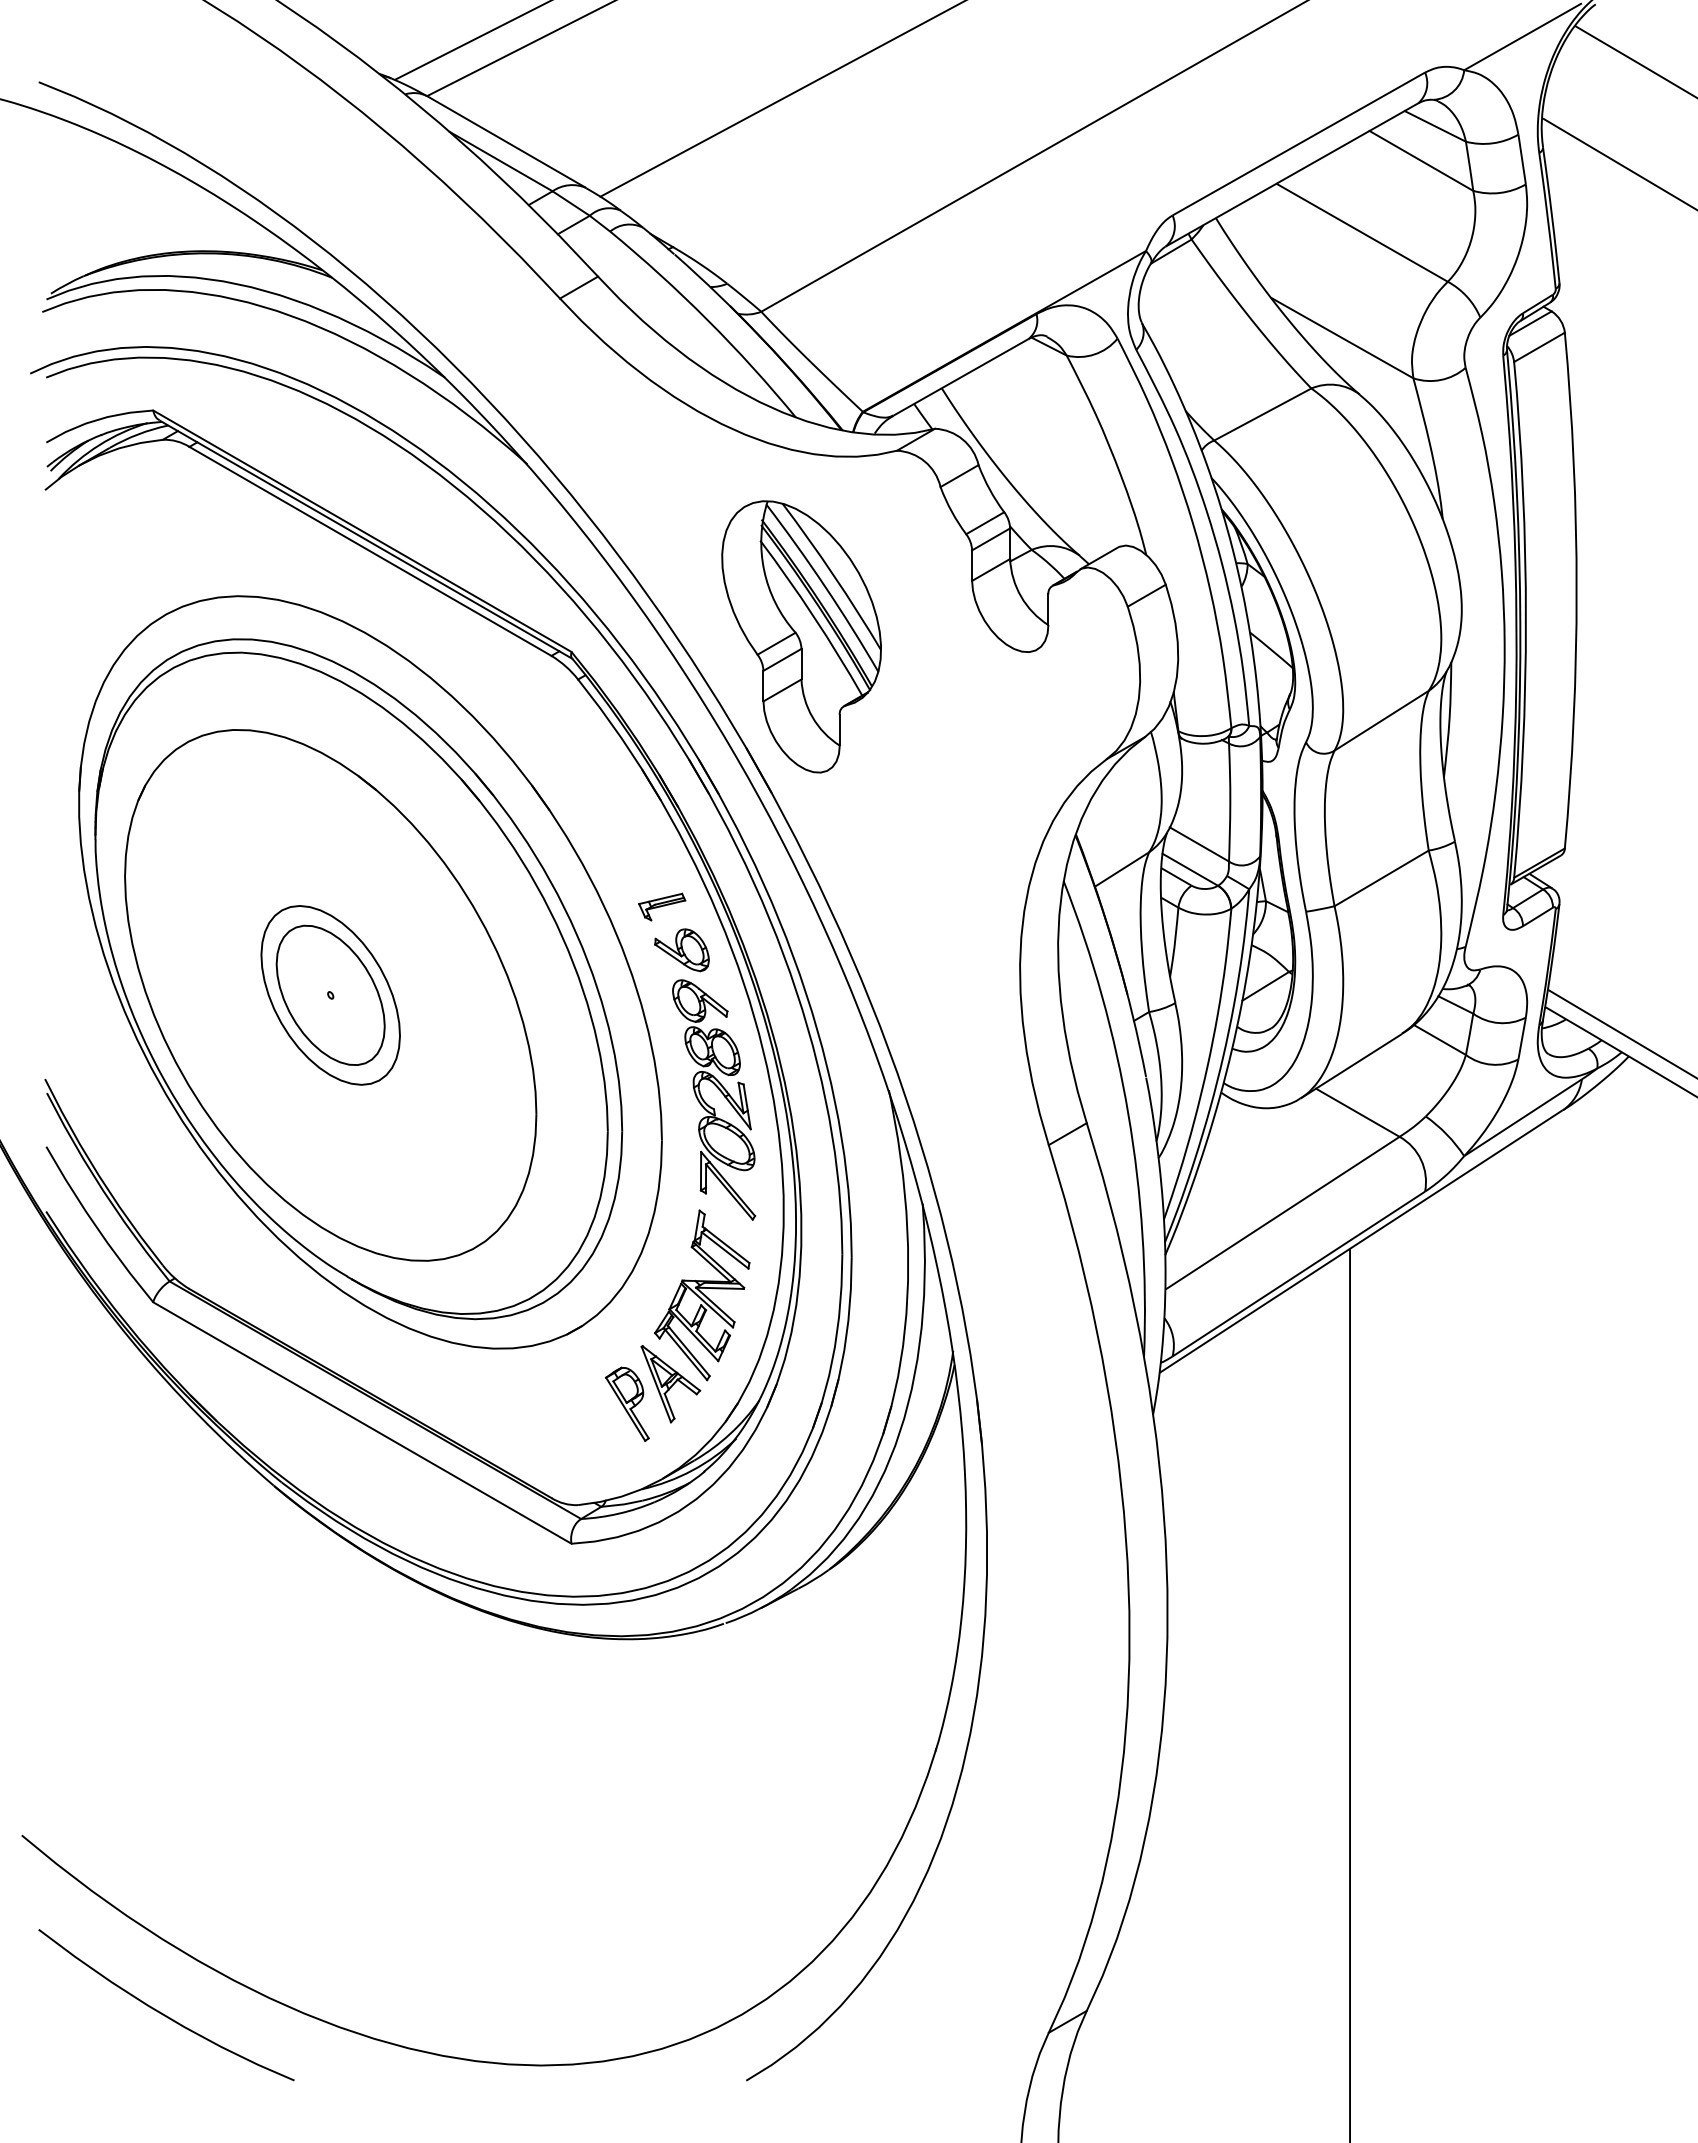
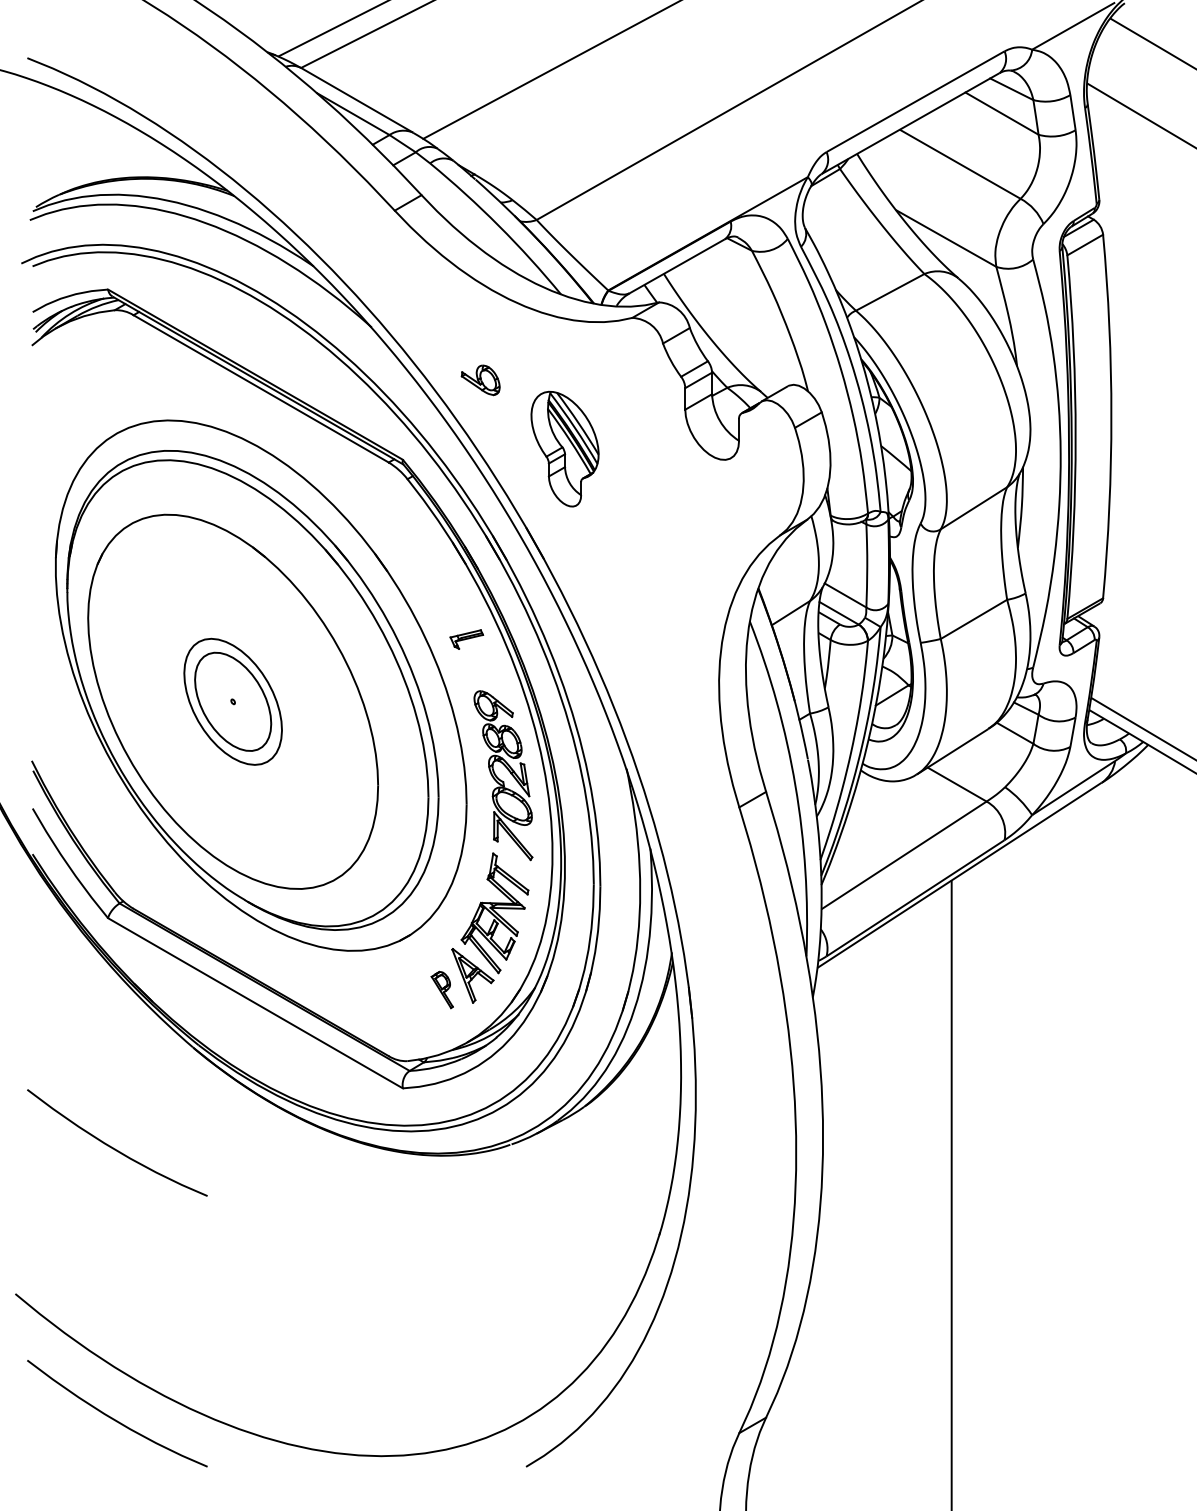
part: (801, 636) -> (565, 448), size x0.6
part: (681, 950) -> (480, 380), moved
part: (627, 1403) -> (442, 989), size x0.7
curve: (160, 1627) -> (113, 1147), added

